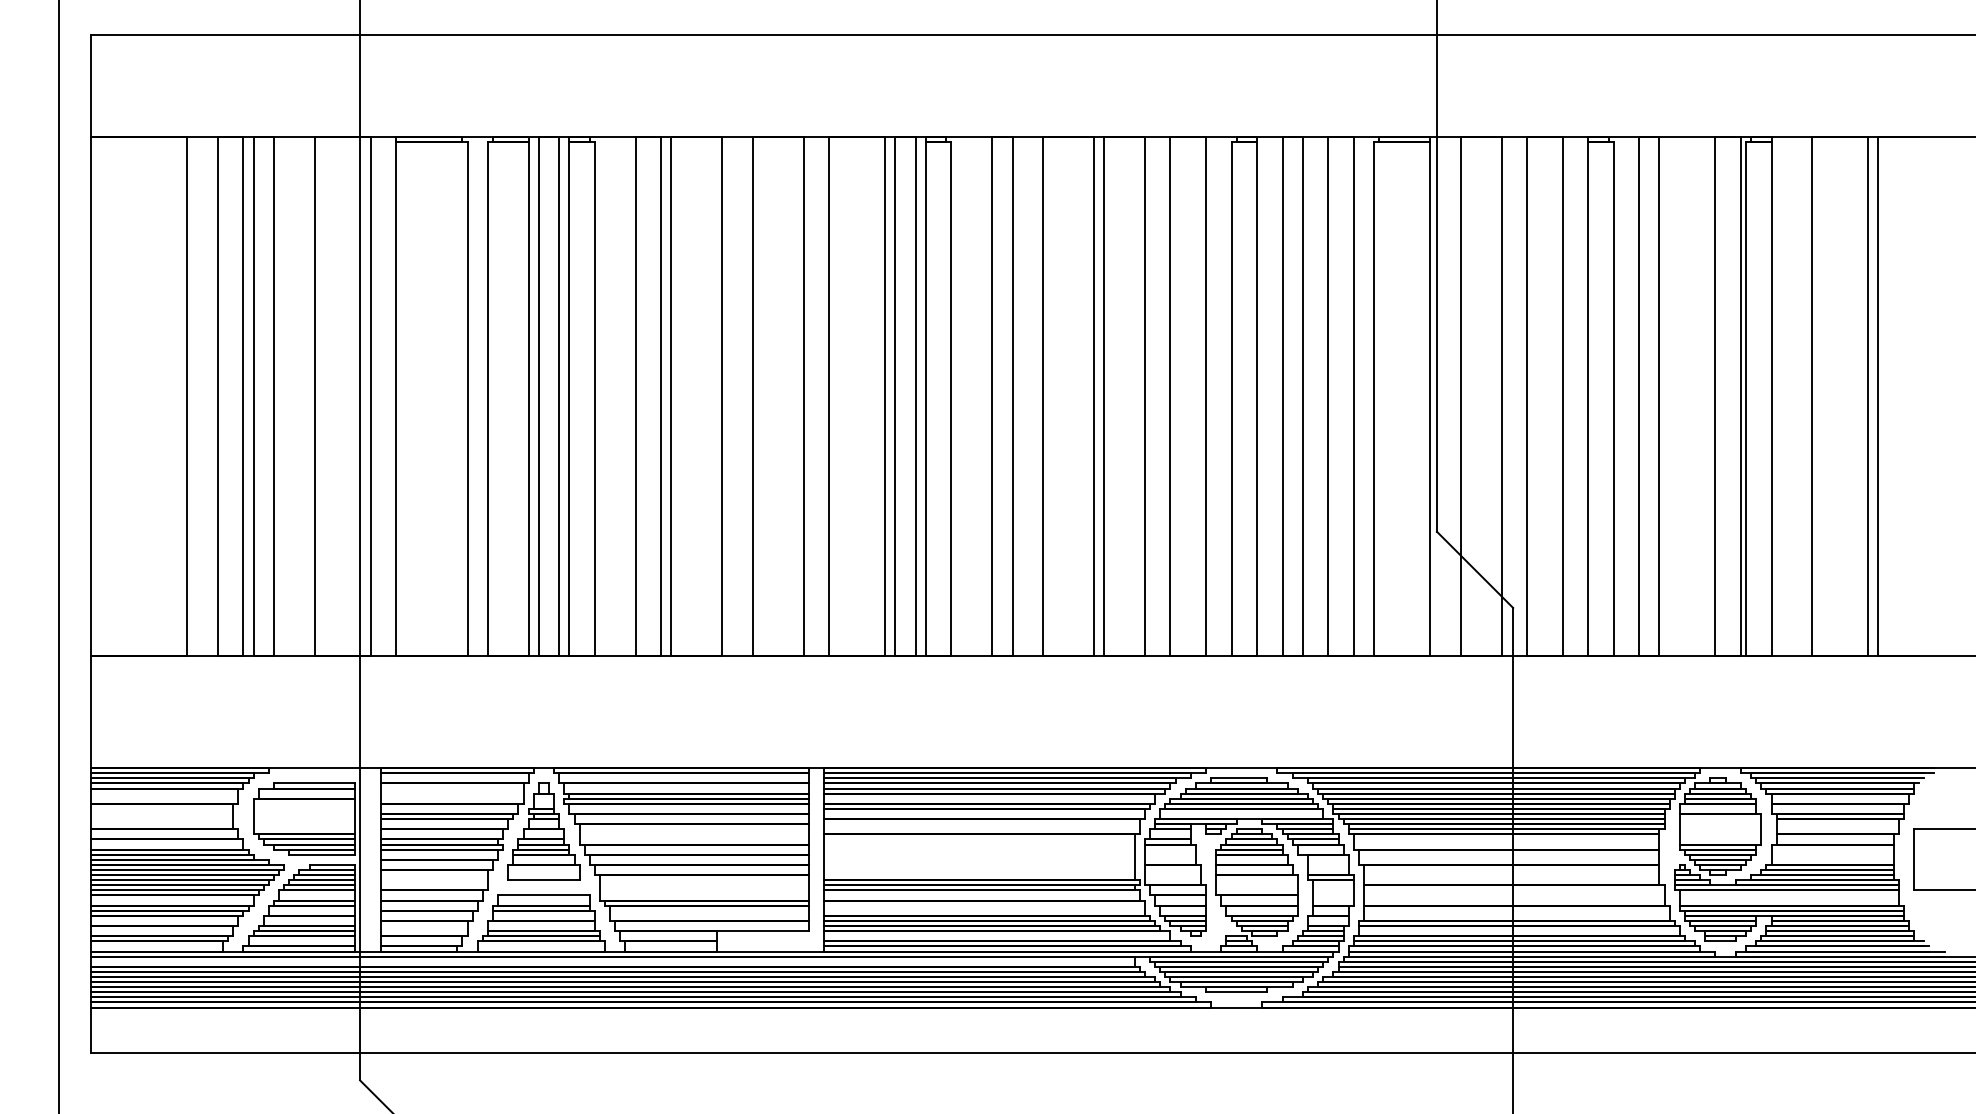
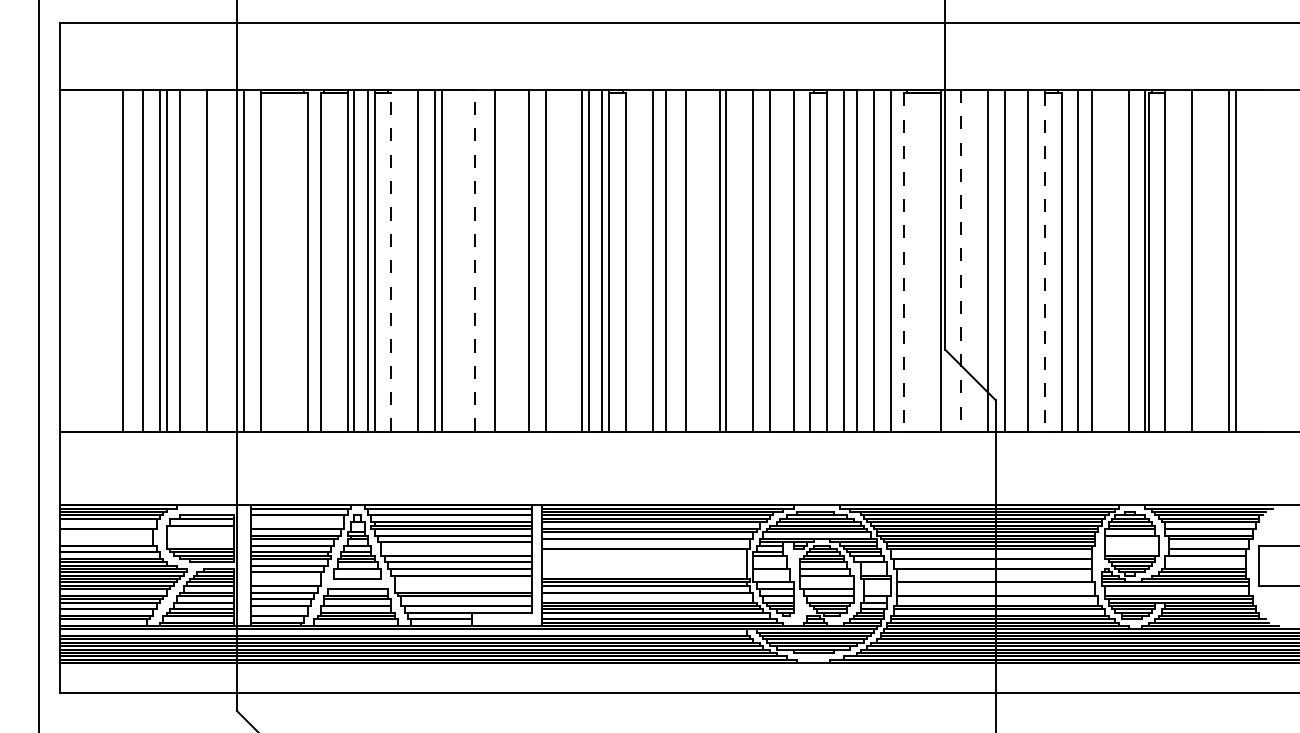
line: (722, 395) -> (475, 260), solid -> dashed
line: (1461, 395) -> (961, 260), solid -> dashed
line: (595, 397) -> (391, 261), solid -> dashed
line: (1374, 398) -> (904, 262), solid -> dashed
line: (1587, 398) -> (1044, 262), solid -> dashed

